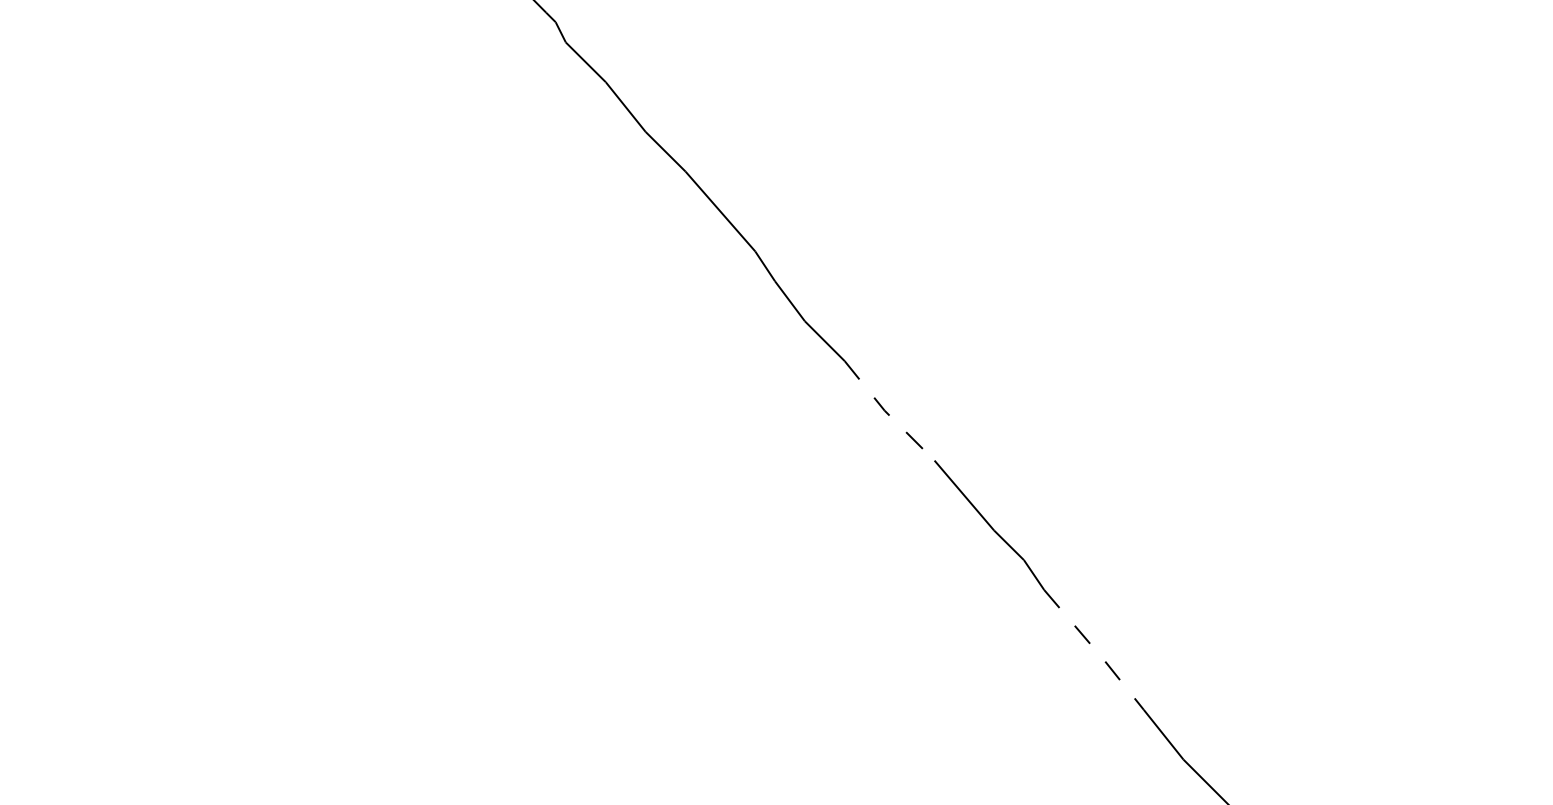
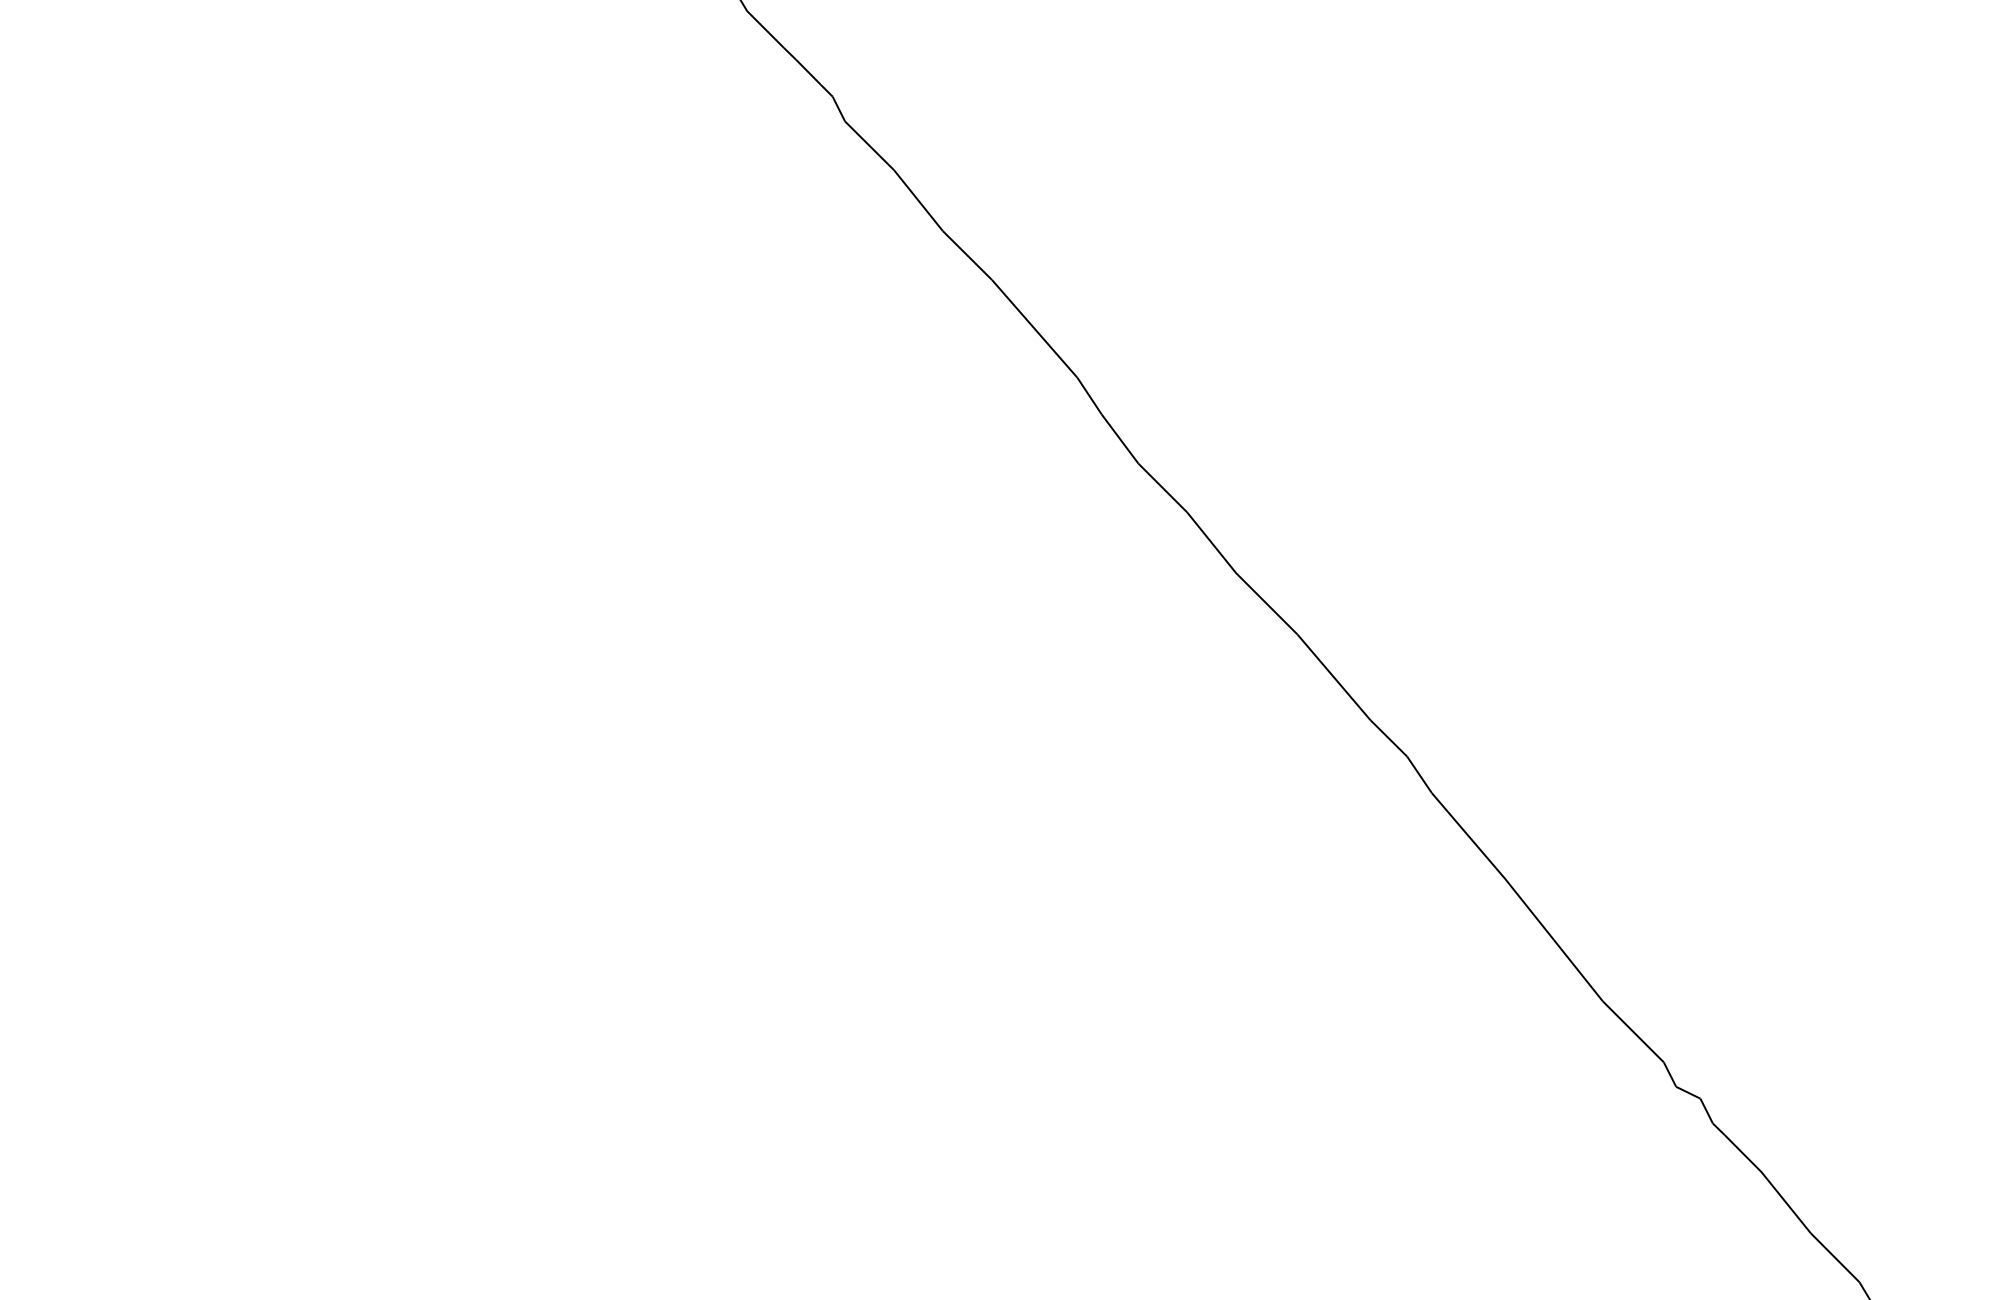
line: (887, 413) -> (1239, 576), dashed -> solid
line: (1095, 649) -> (1494, 866), dashed -> solid

